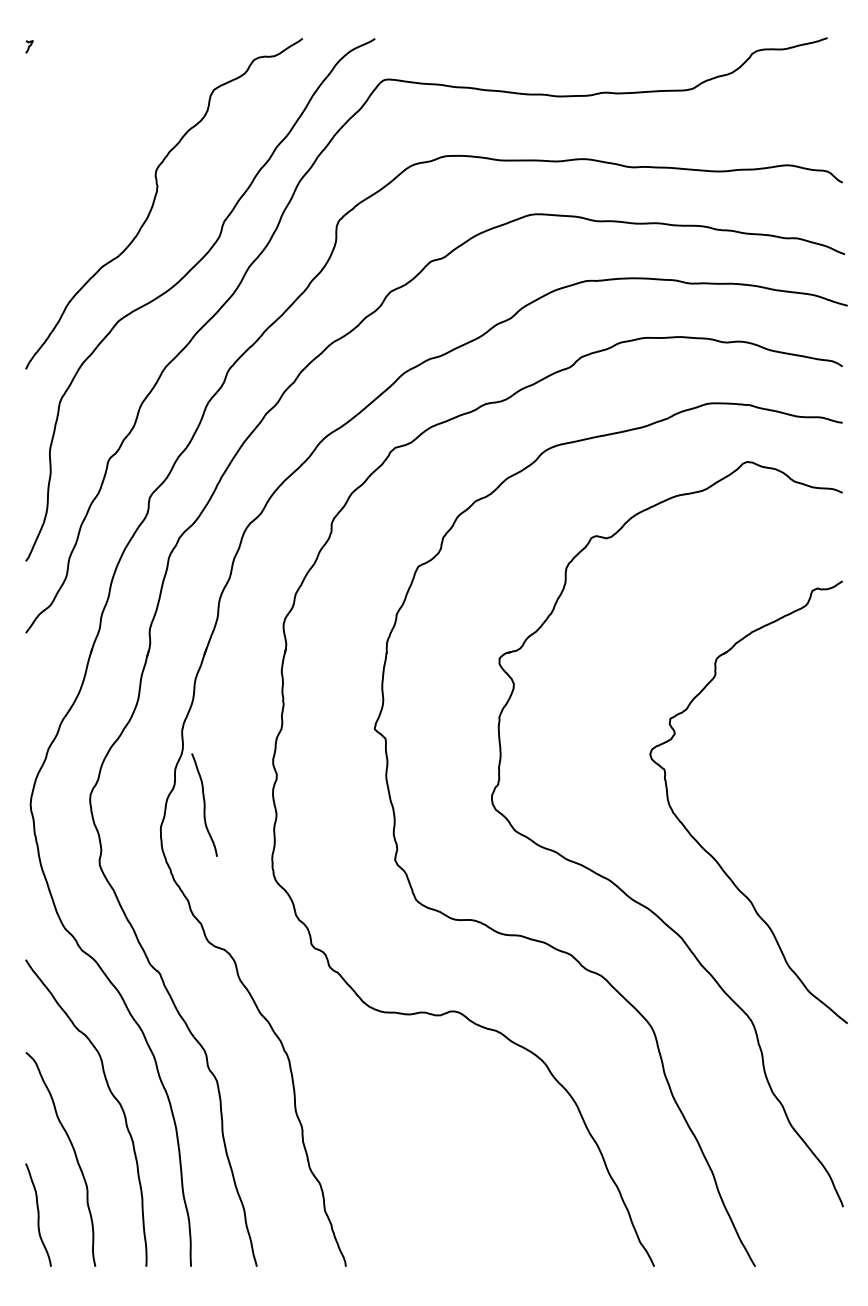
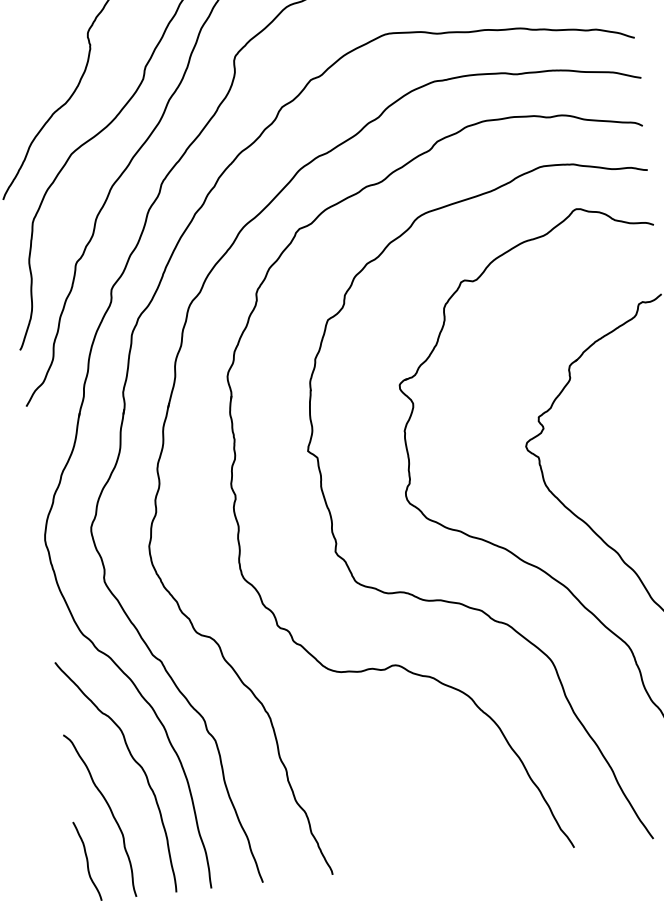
curve: (204, 804) -> (181, 525), removed

